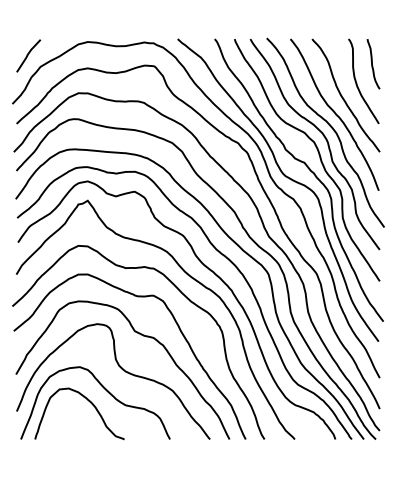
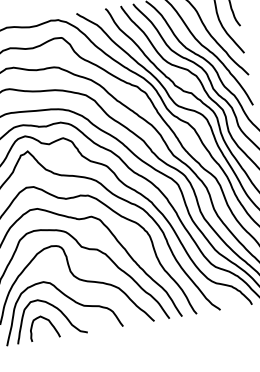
curve: (78, 418) -> (49, 322), added

